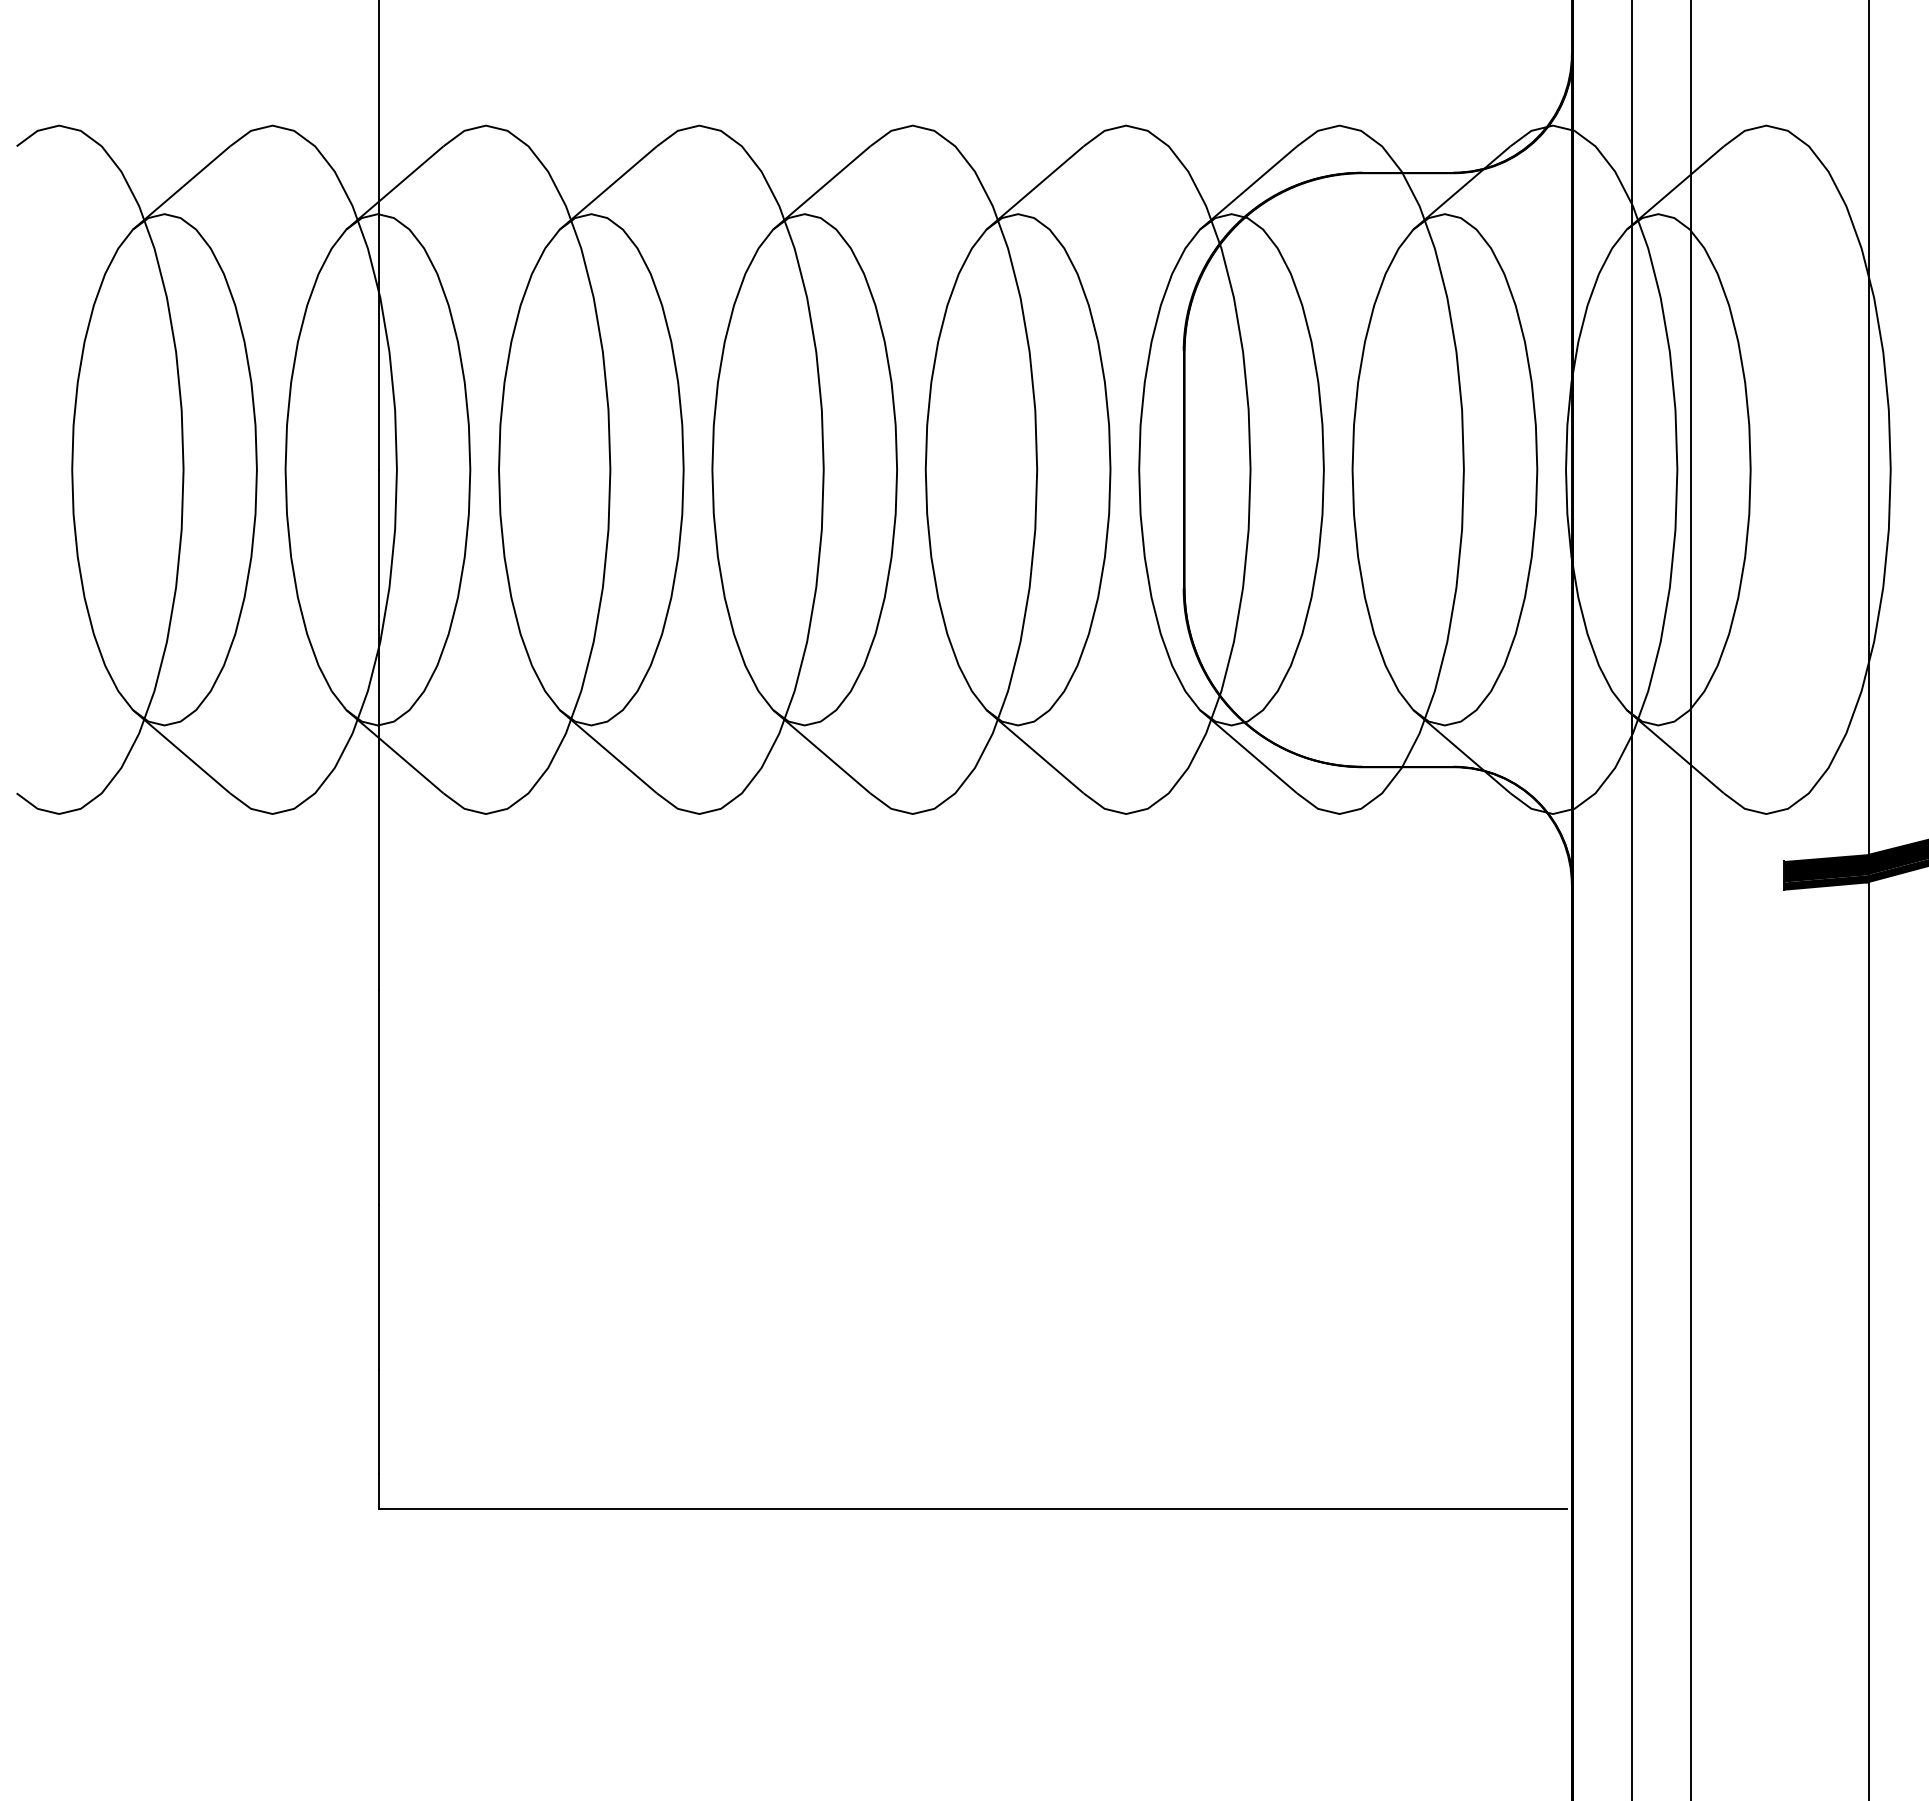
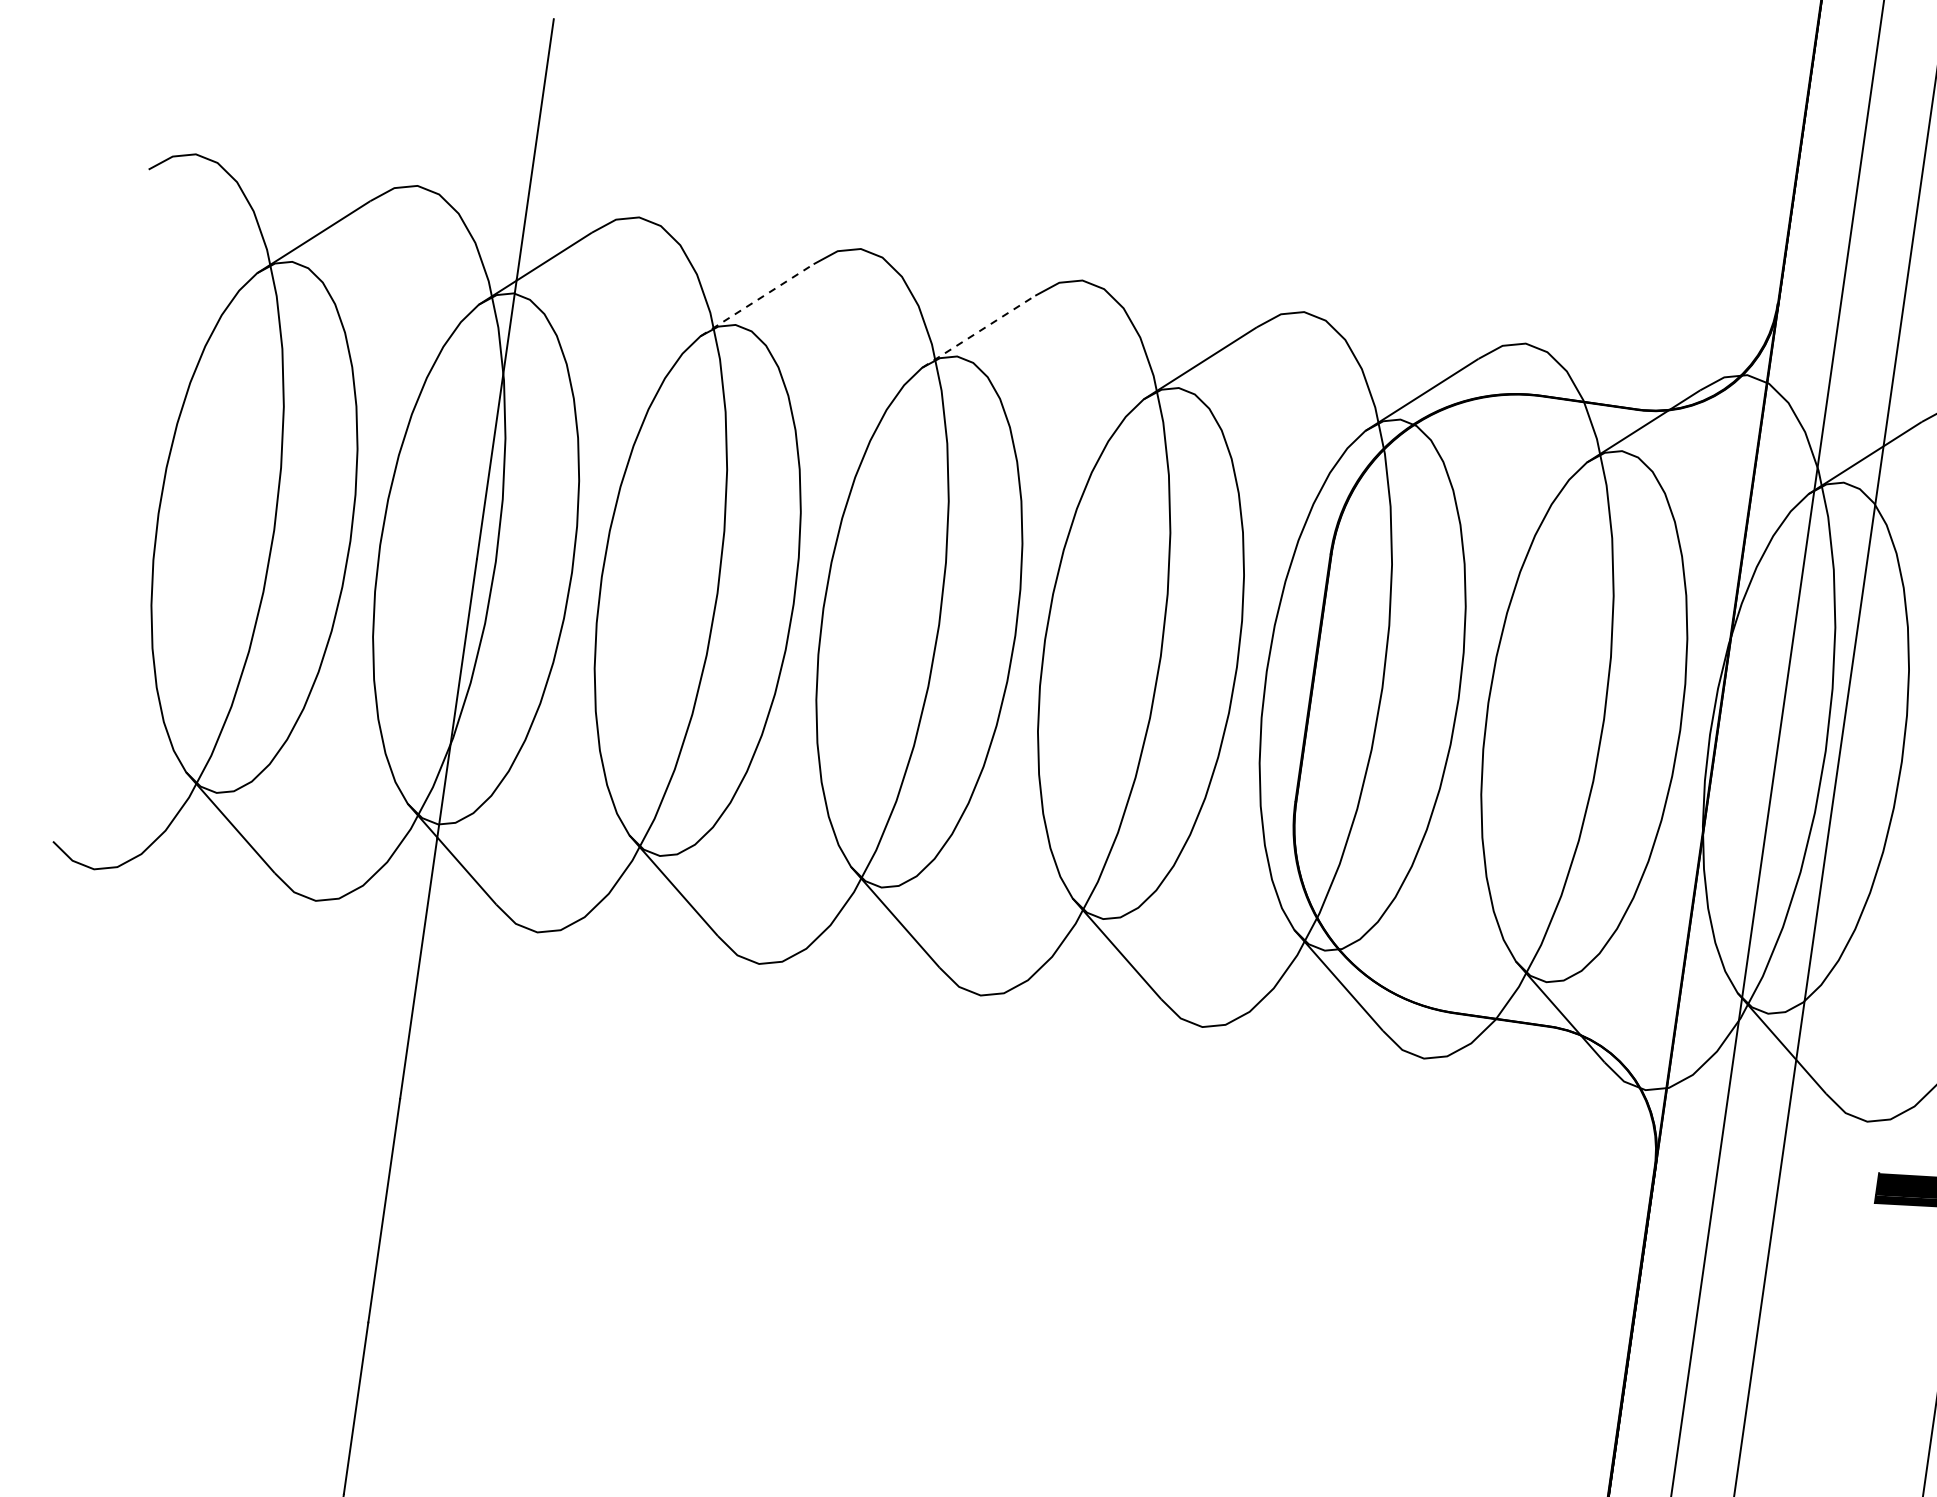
line: (608, 187) -> (757, 299), solid -> dashed
line: (821, 187) -> (978, 331), solid -> dashed

